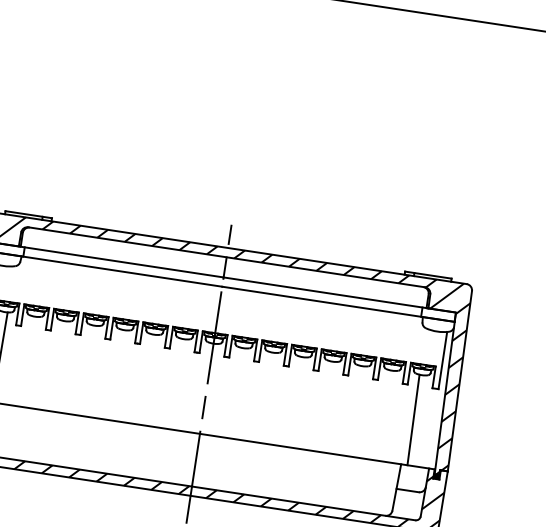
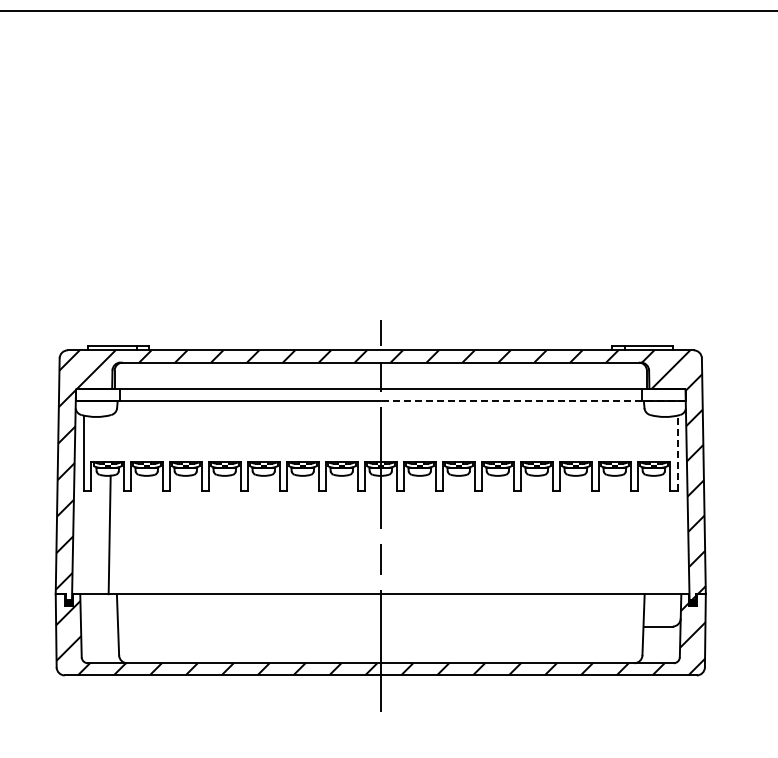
line: (337, 304) -> (532, 401), solid -> dashed
line: (443, 360) -> (678, 453), solid -> dashed
line: (413, 419) -> (651, 534), removed

